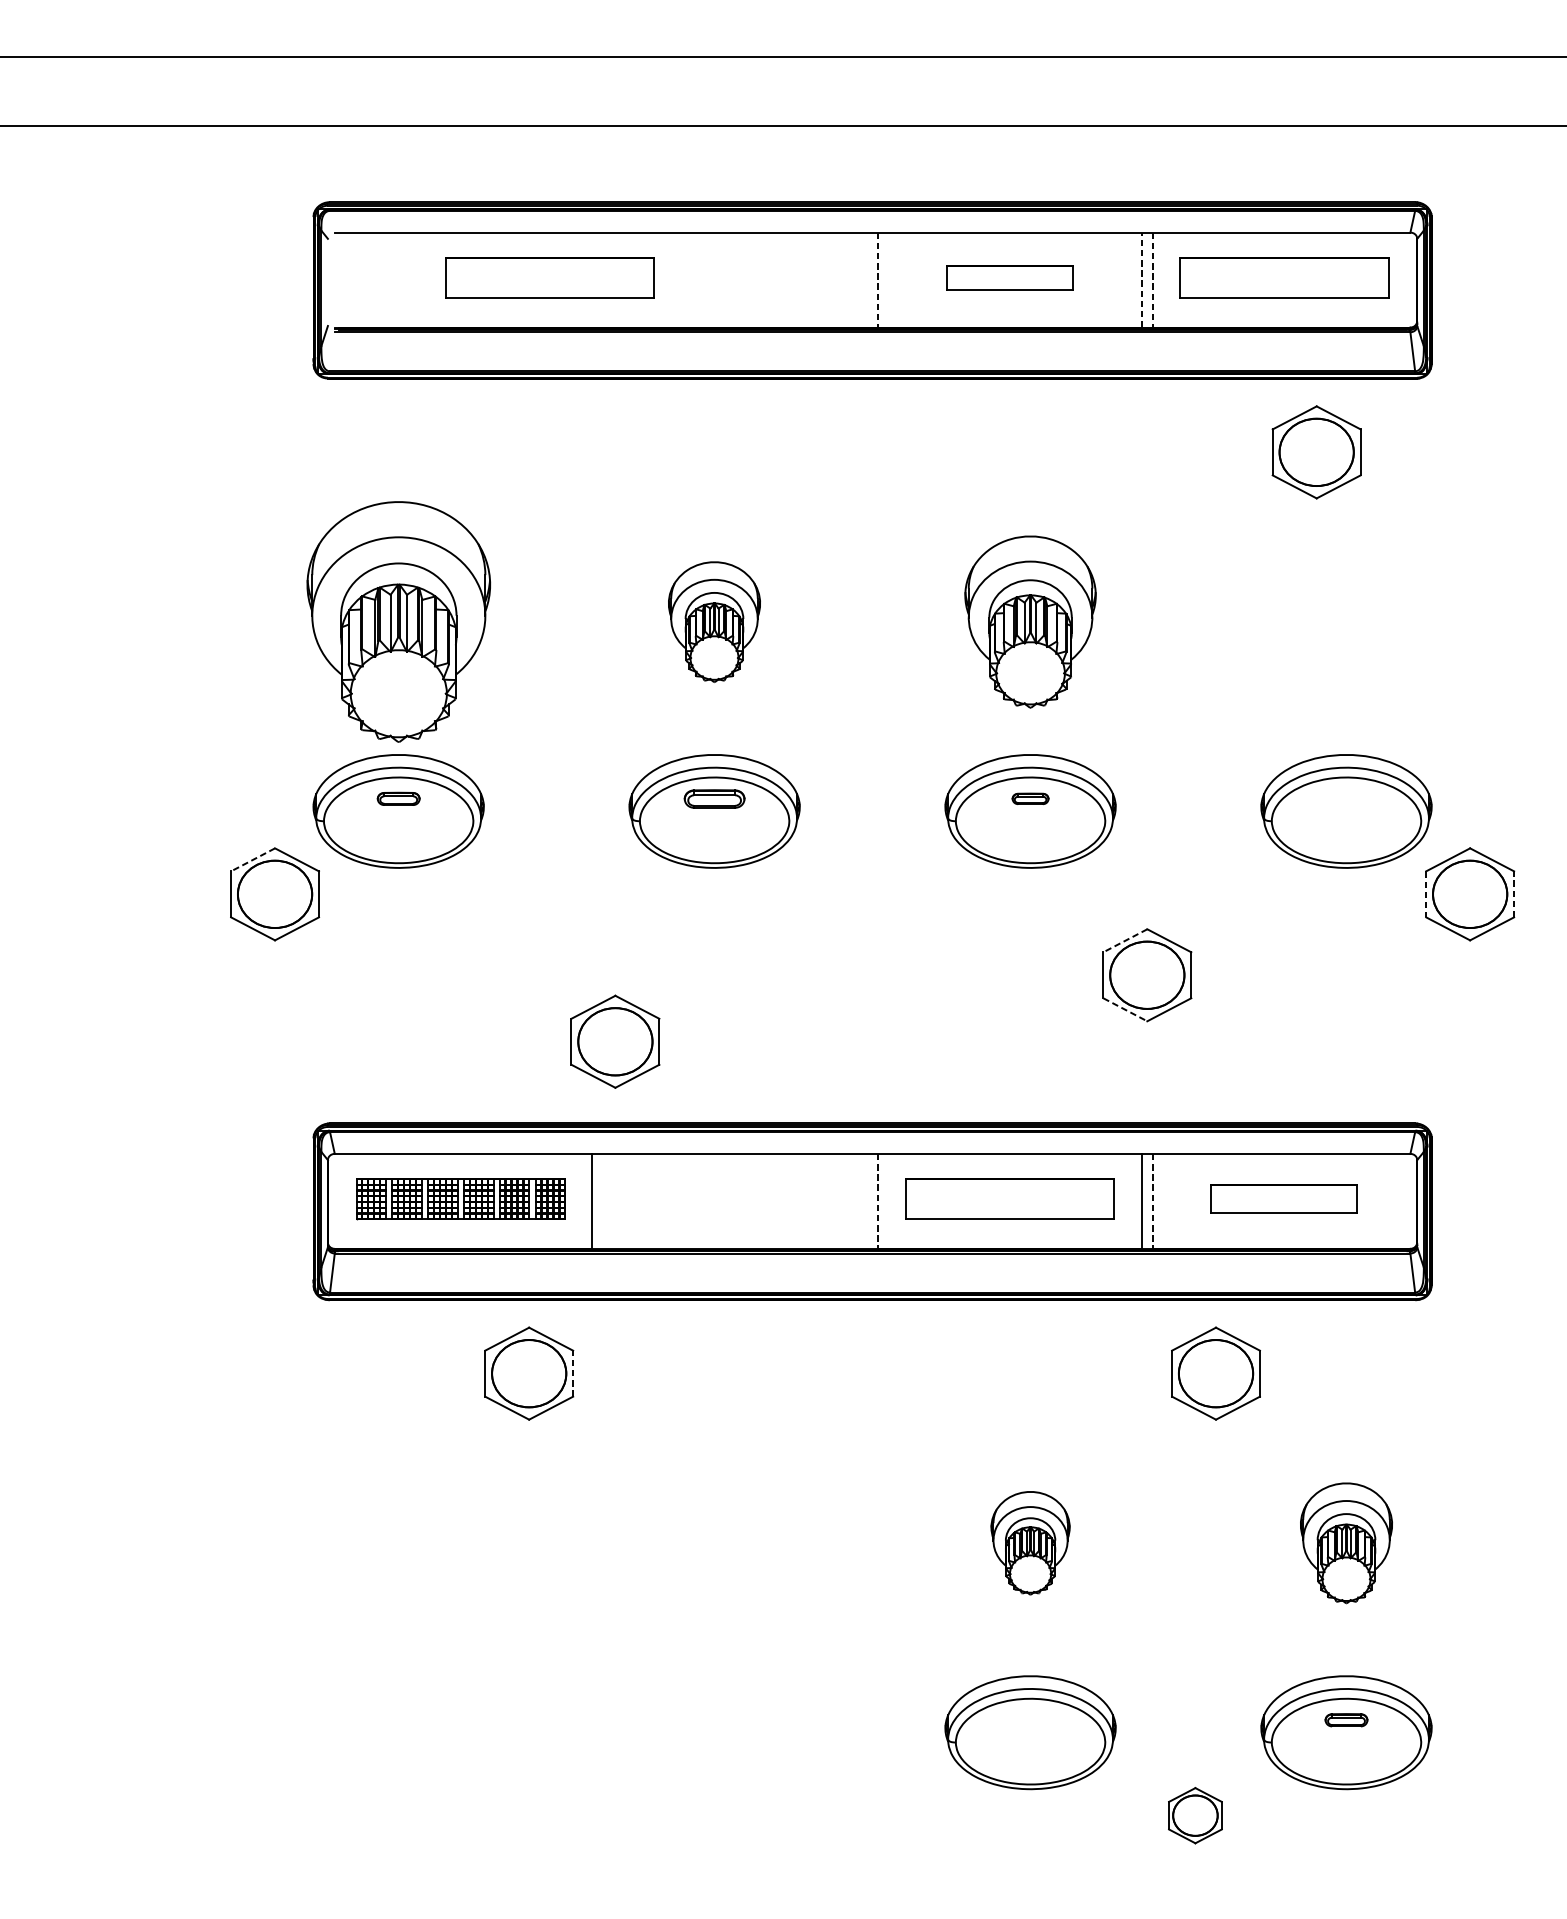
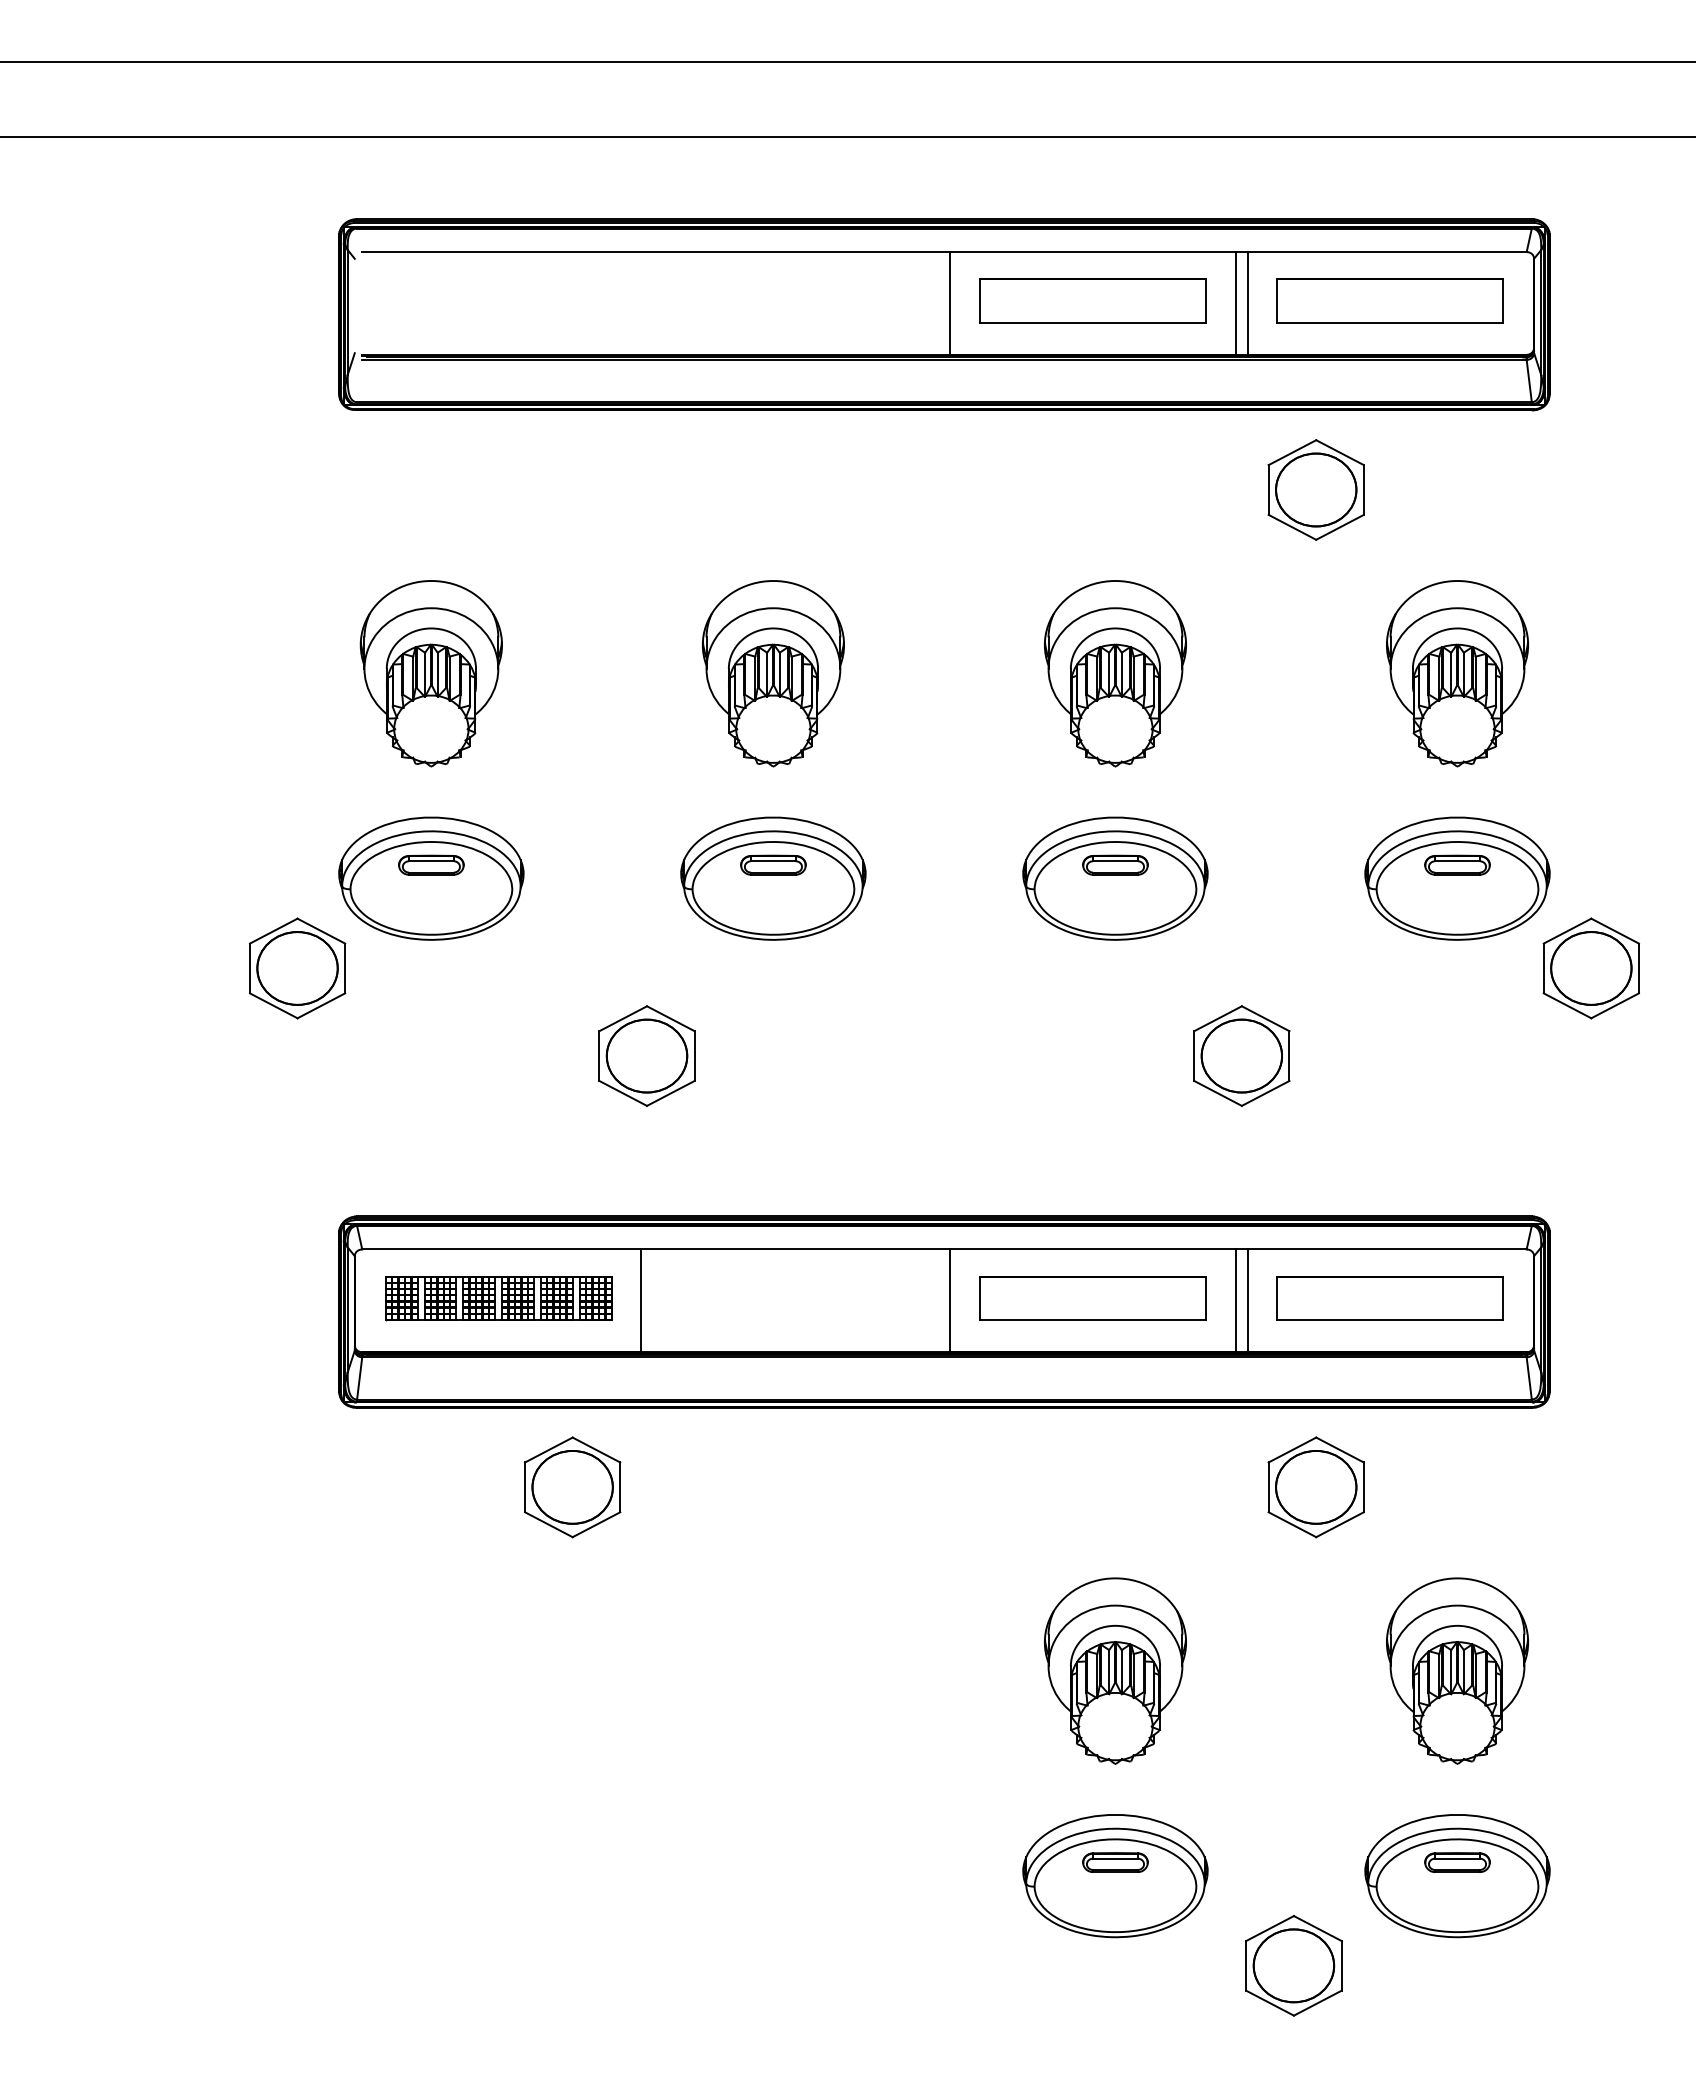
part: (549, 277) -> (594, 300), removed
part: (1009, 277) -> (1092, 300), size x1.67
line: (1141, 279) -> (1235, 302), dashed -> solid
line: (878, 280) -> (950, 303), dashed -> solid
line: (1152, 280) -> (1247, 303), dashed -> solid
part: (1316, 451) -> (1315, 489), moved
part: (397, 621) -> (430, 673), size x0.71
part: (713, 621) -> (772, 673), size x1.43
part: (1346, 621) -> (1457, 673), added
part: (398, 798) -> (431, 864), size x1.43
part: (1030, 798) -> (1115, 864), size x1.67
part: (1346, 798) -> (1457, 864), added
line: (252, 860) -> (273, 931), dashed -> solid
line: (1425, 894) -> (1543, 968), dashed -> solid
line: (1513, 894) -> (1638, 968), dashed -> solid
line: (1125, 940) -> (1218, 1018), dashed -> solid
line: (1125, 1009) -> (1218, 1093), dashed -> solid
part: (614, 1041) -> (646, 1055), moved
part: (1283, 1199) -> (1389, 1298), size x1.43
line: (878, 1201) -> (950, 1301), dashed -> solid
line: (1152, 1201) -> (1247, 1301), dashed -> solid
line: (573, 1373) -> (620, 1487), dashed -> solid
part: (1030, 1542) -> (1115, 1670), size x1.67
part: (1346, 1542) -> (1457, 1670), size x1.43
part: (1030, 1720) -> (1115, 1862), added
part: (1346, 1720) -> (1457, 1862), size x1.43
part: (1195, 1815) -> (1293, 1965), size x1.67

